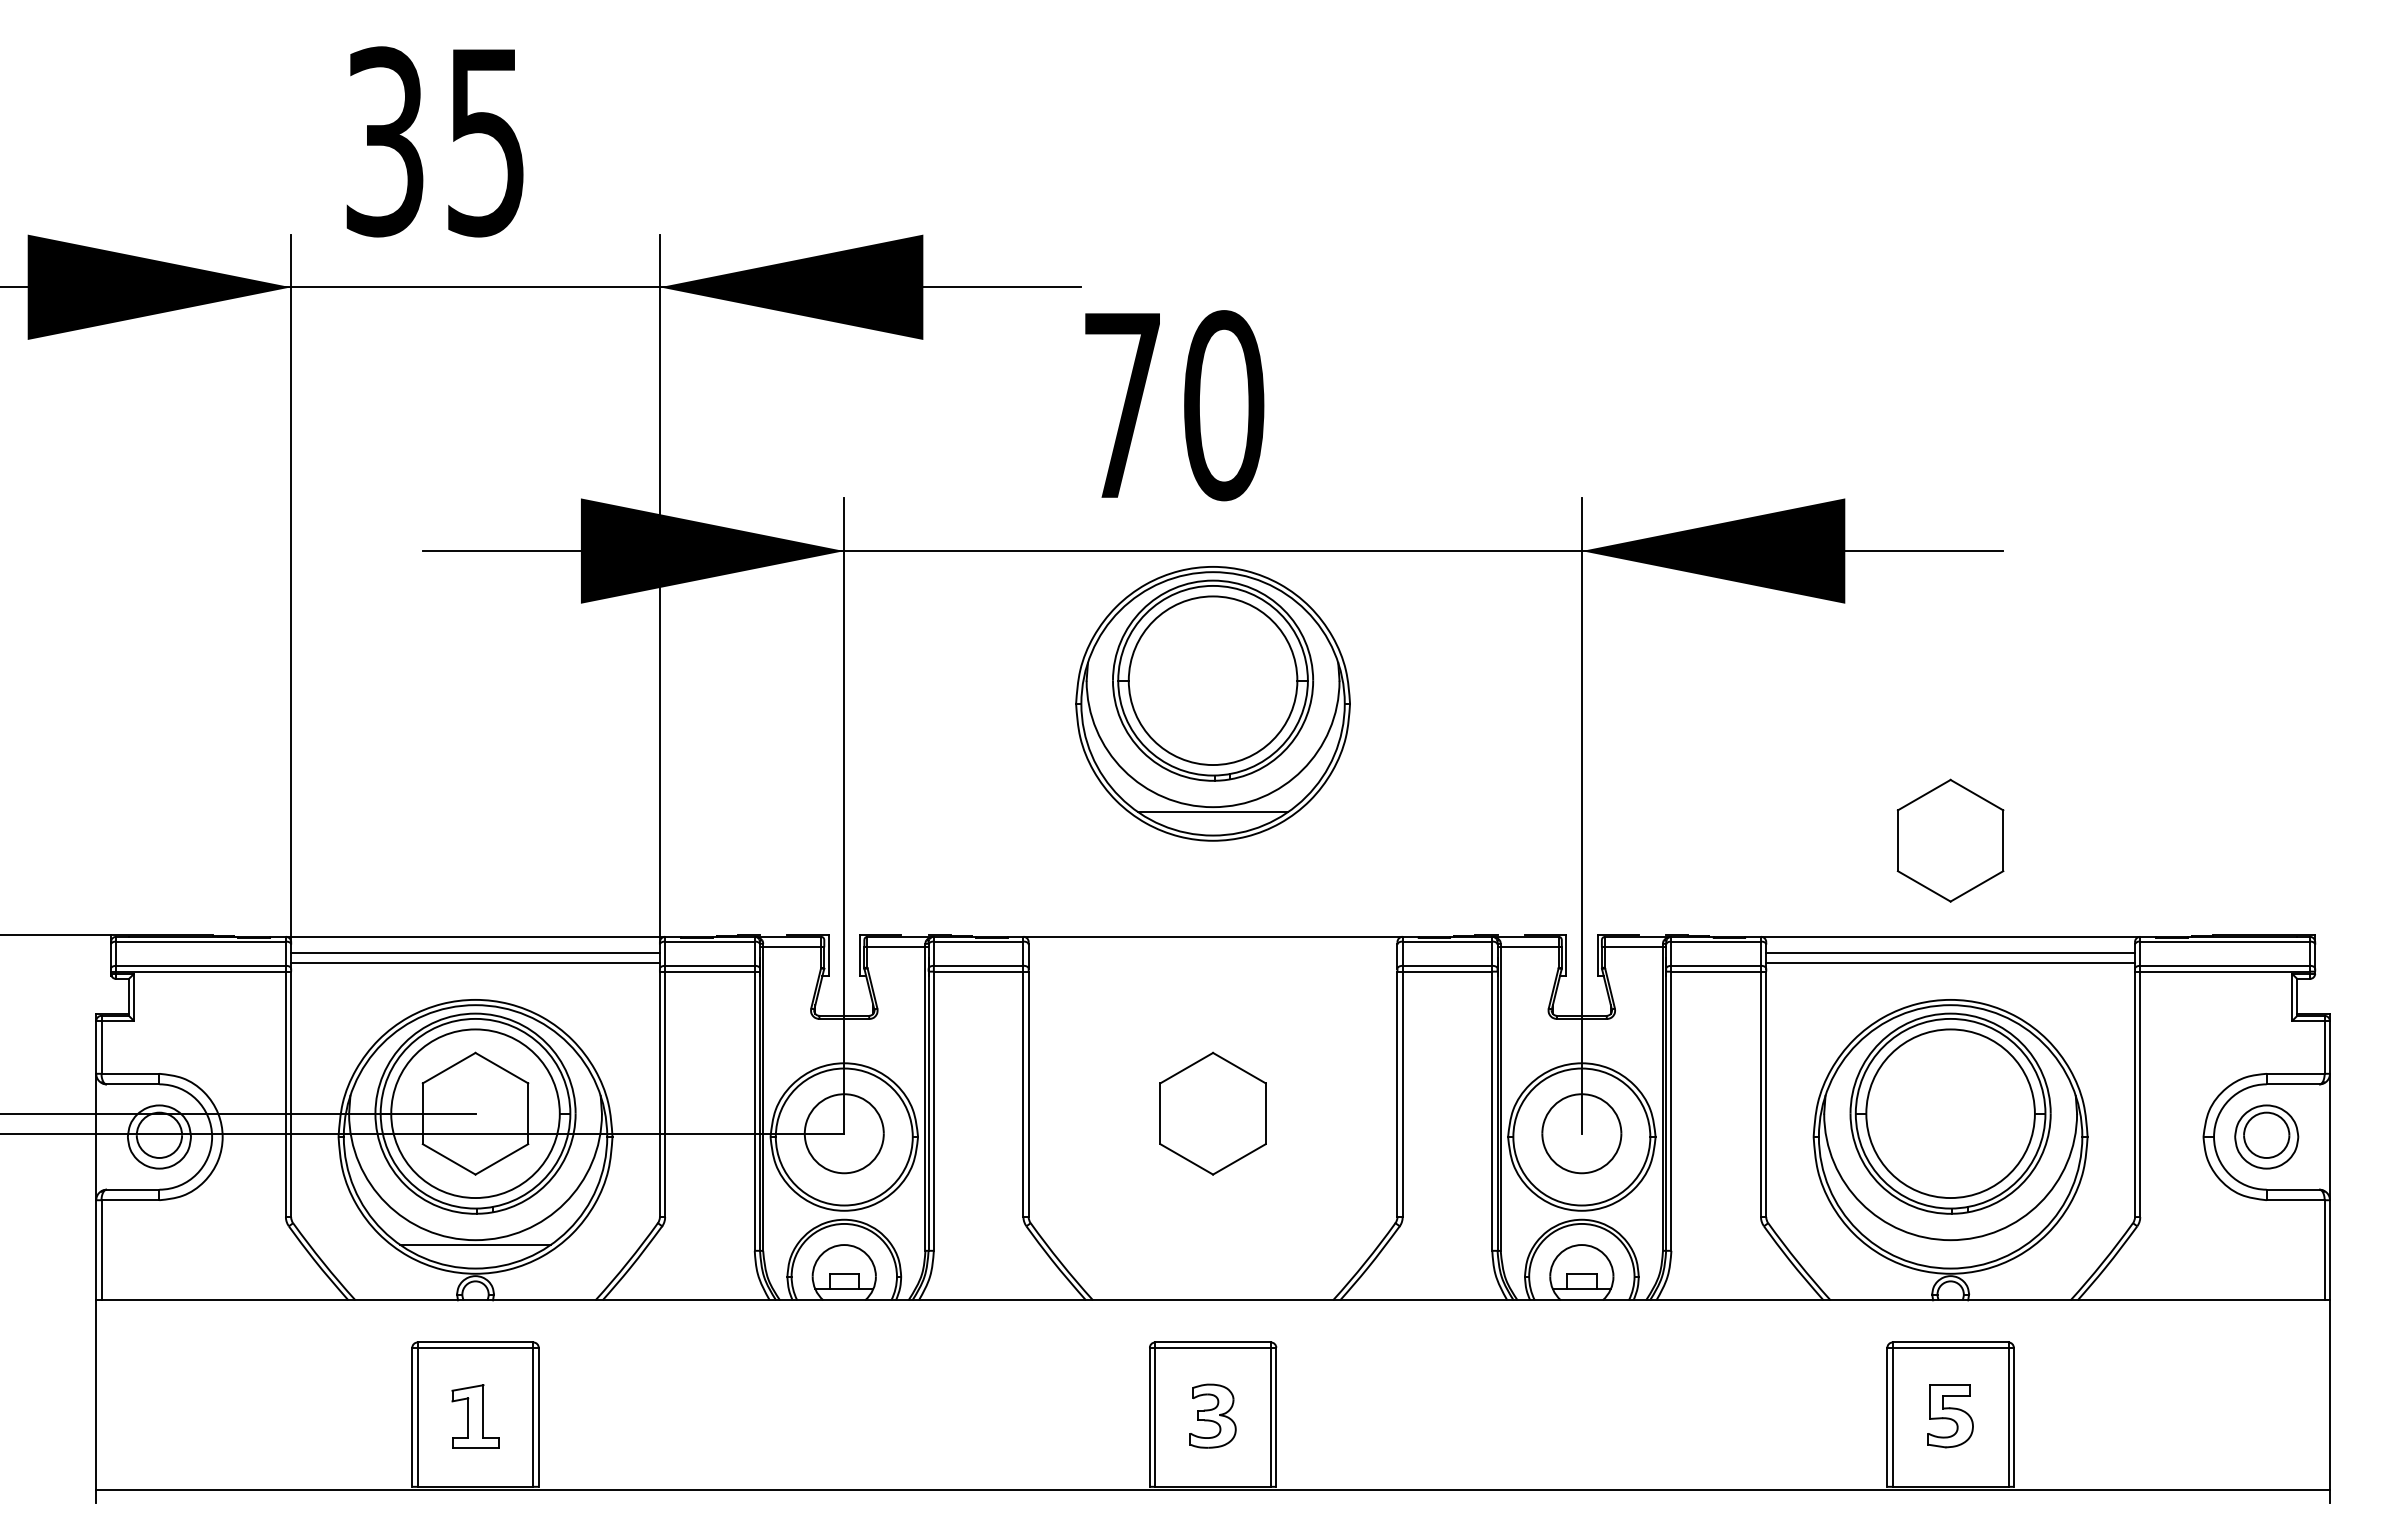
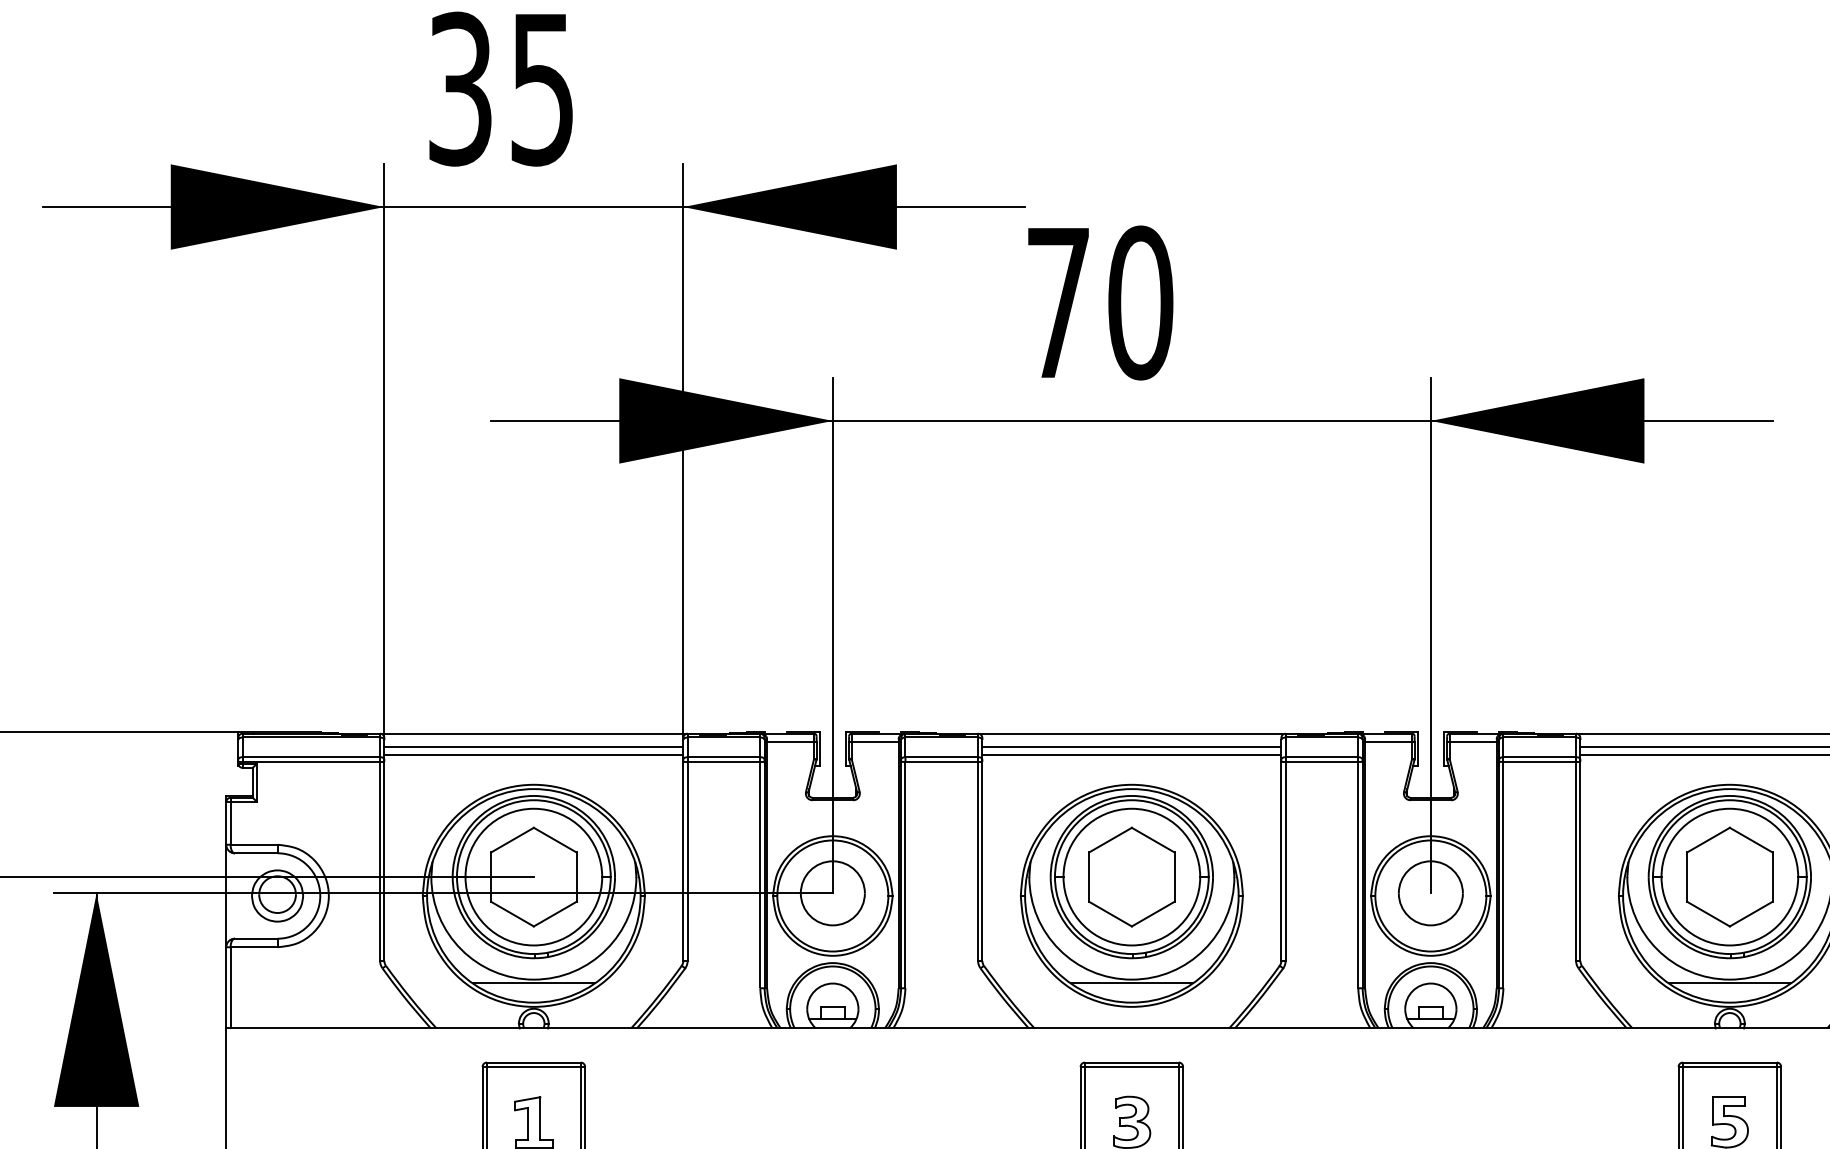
part: (1212, 703) -> (1131, 895), moved
part: (1950, 840) -> (1729, 876), moved
line: (1212, 952) -> (1131, 746), added
line: (1212, 963) -> (1131, 755), added
line: (1950, 1244) -> (1729, 983), added

